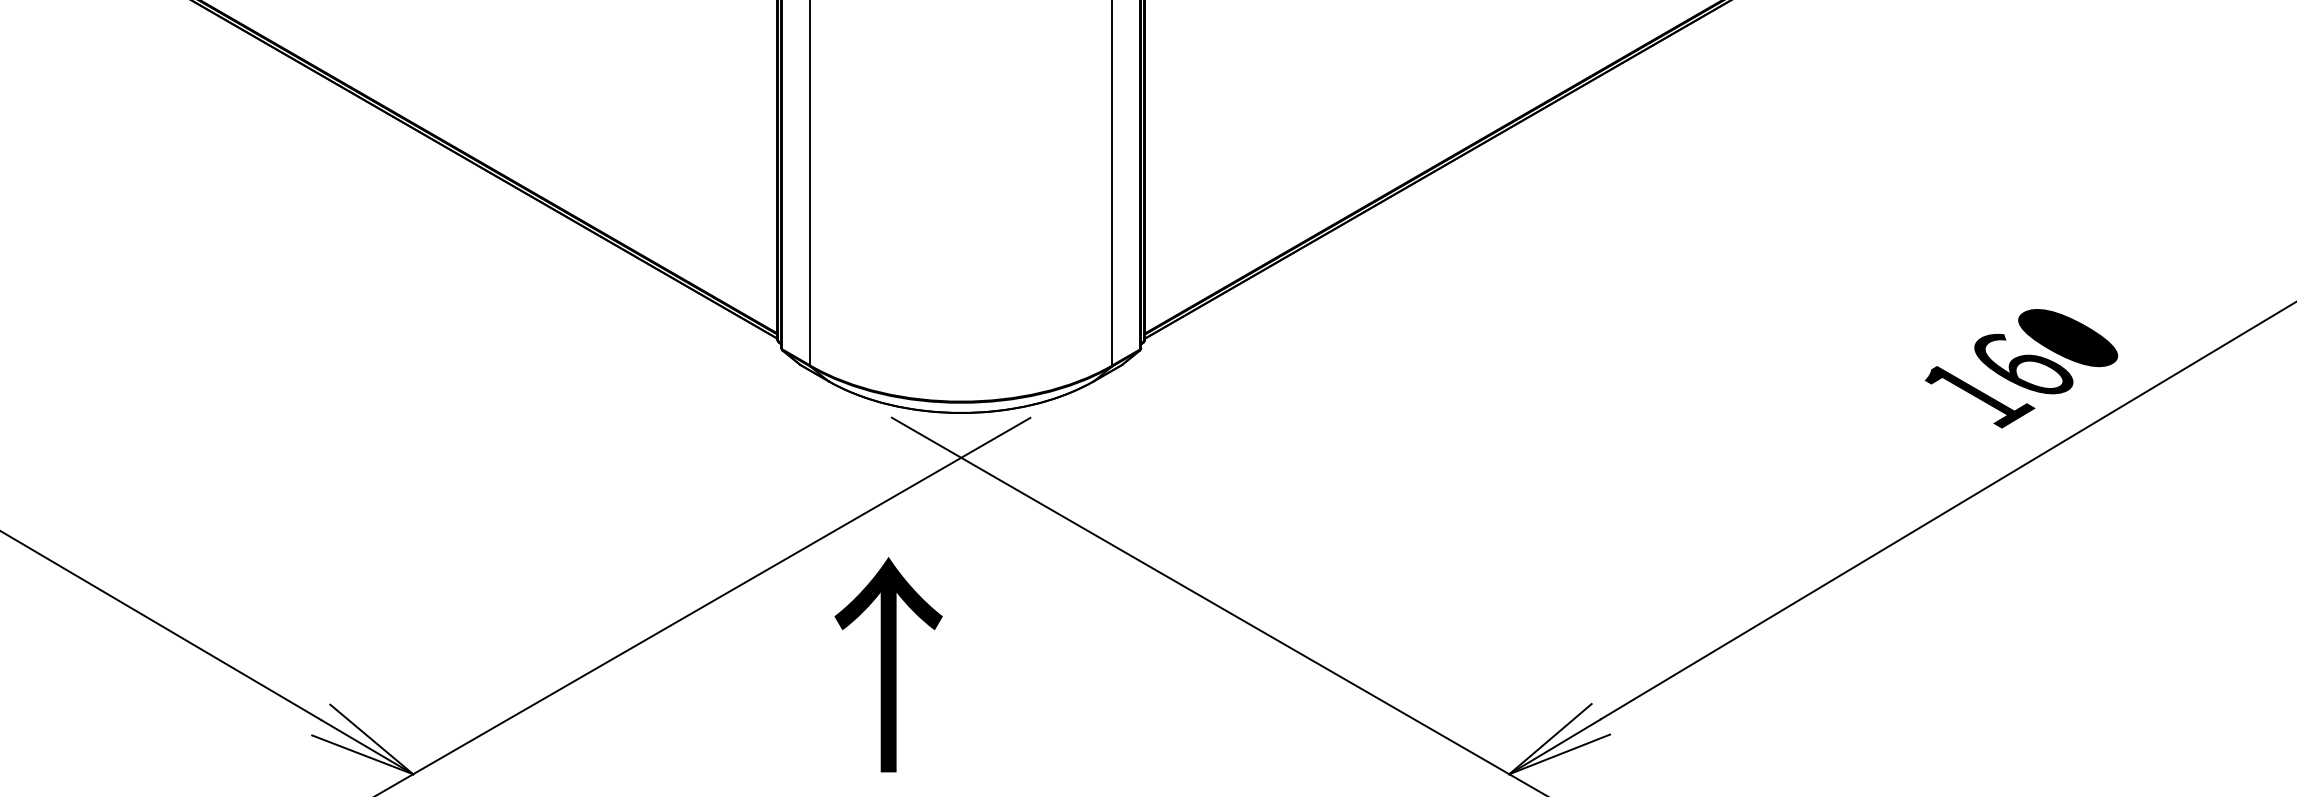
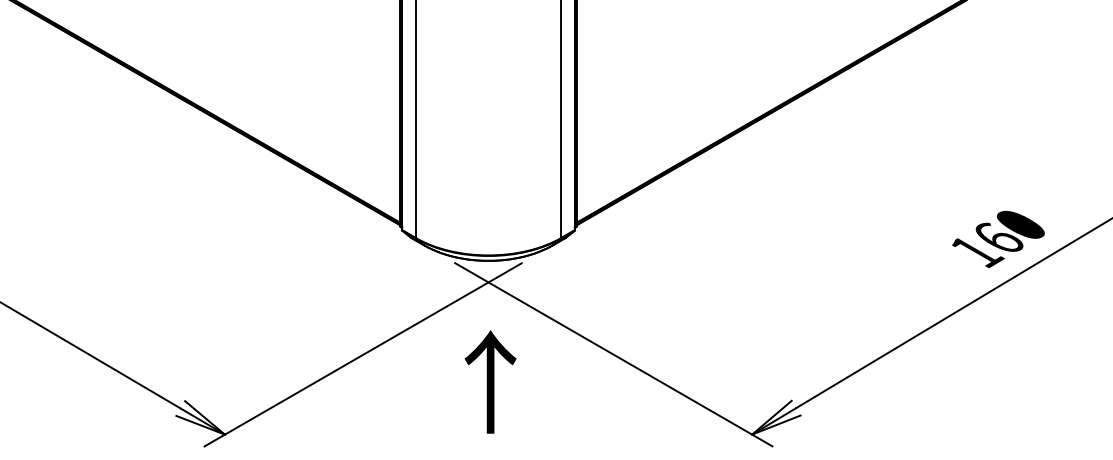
text: (888, 663) -> (490, 381), moved

